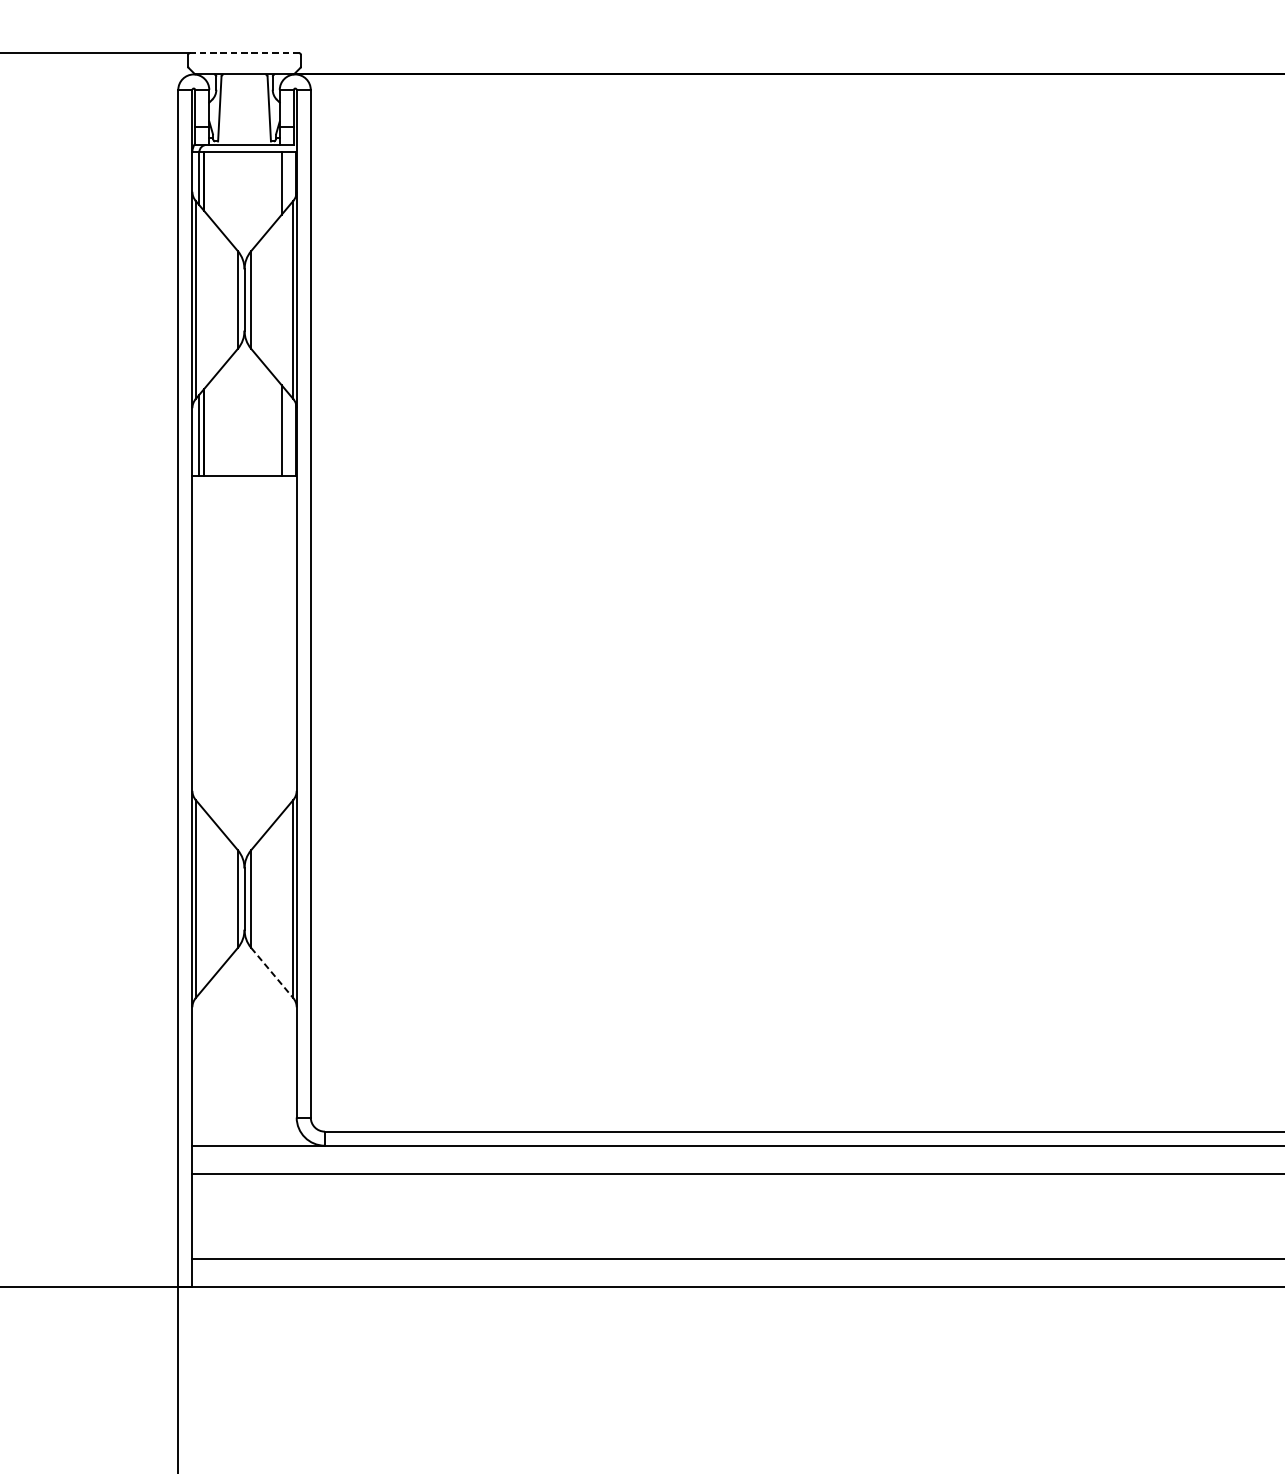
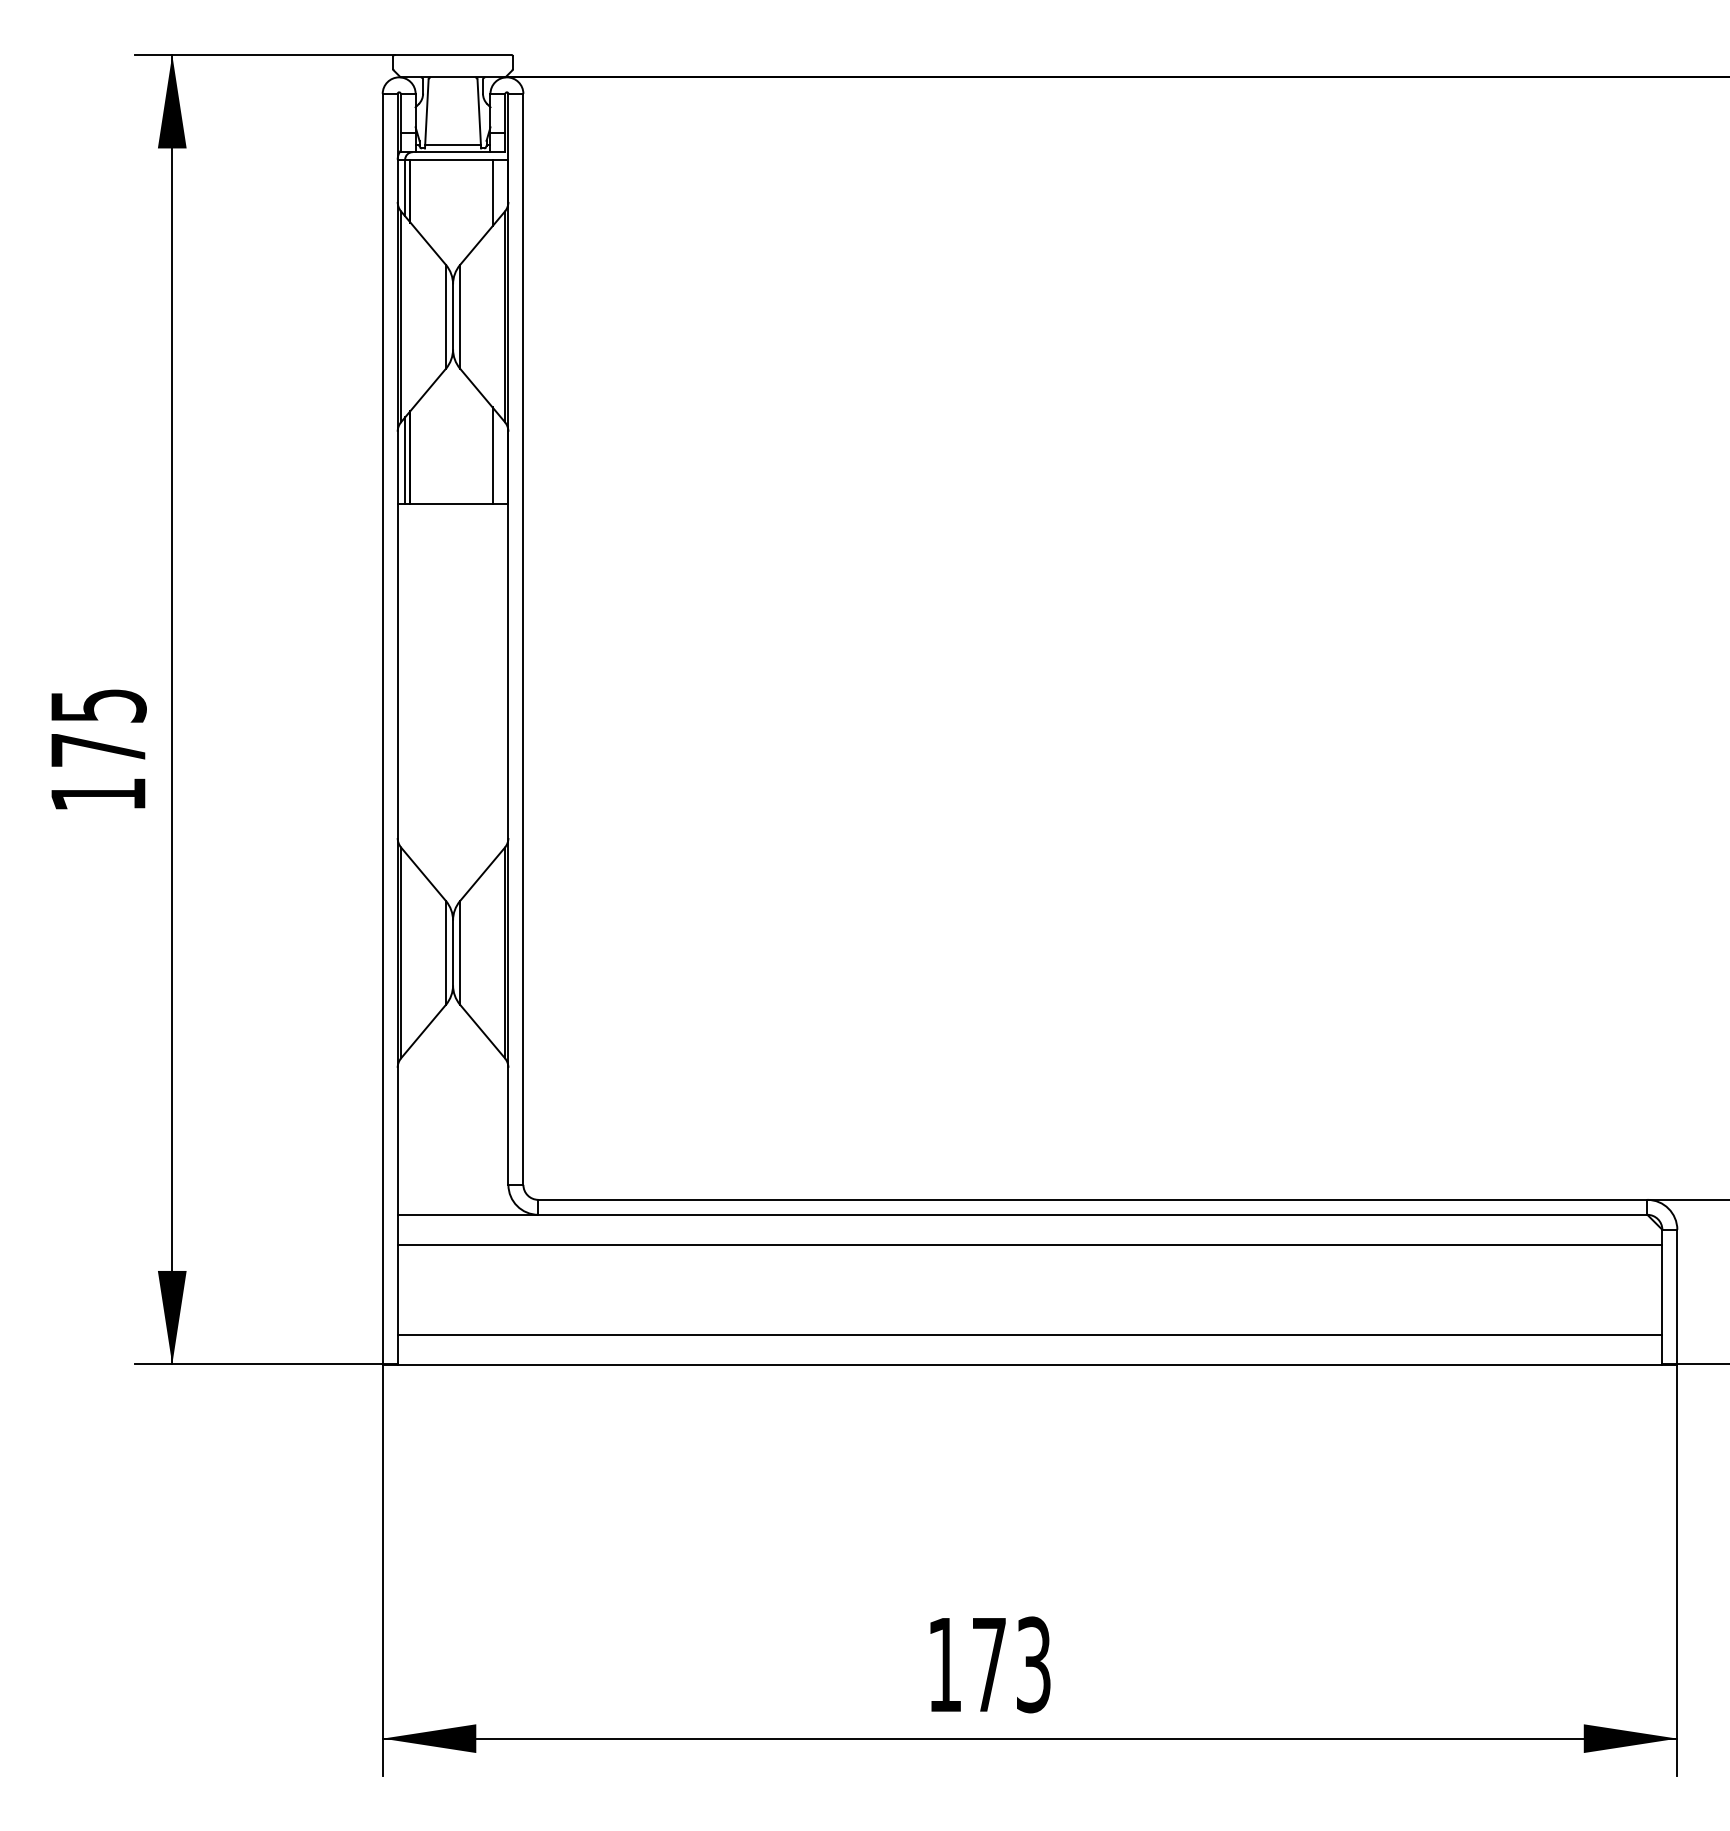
line: (244, 52) -> (452, 54), dashed -> solid
line: (244, 137) -> (452, 144), added
line: (272, 973) -> (482, 1031), dashed -> solid

